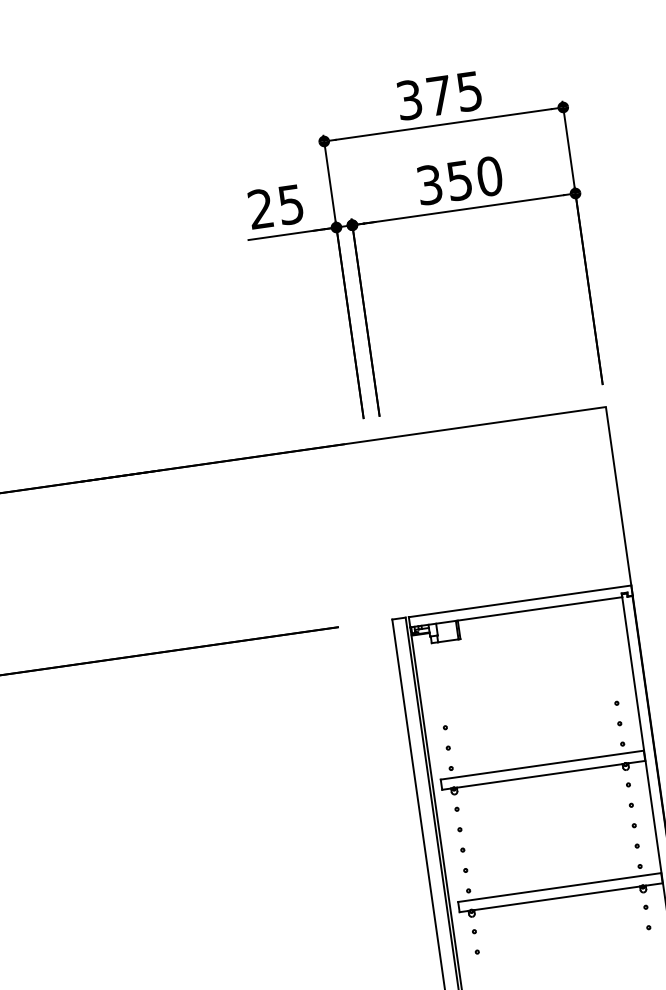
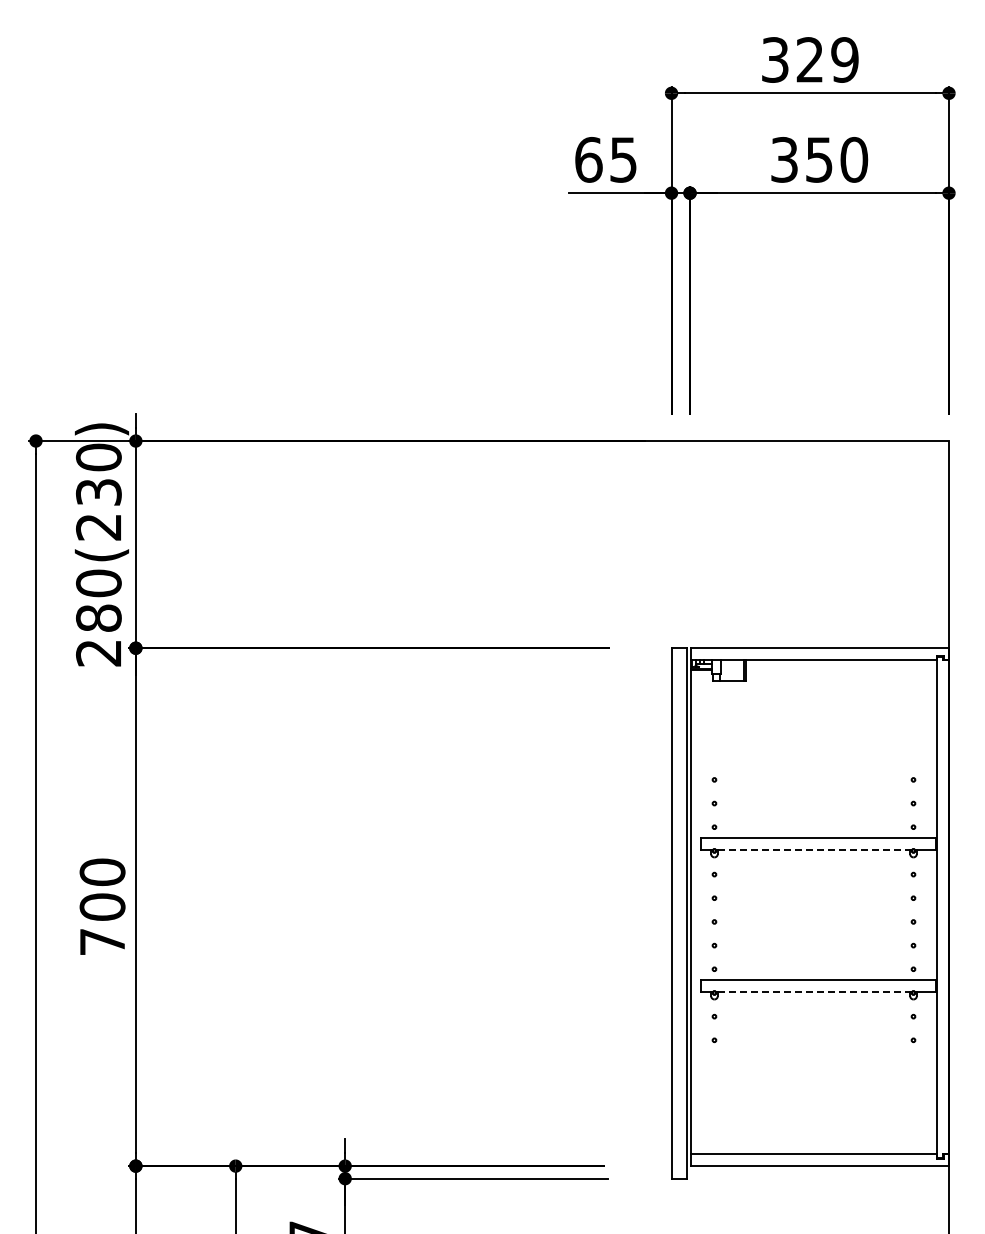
text: (454, 93) -> (827, 59), 375 -> 329
text: (260, 208) -> (588, 159), 25 -> 65
line: (540, 776) -> (814, 850), solid -> dashed
line: (557, 898) -> (814, 992), solid -> dashed

